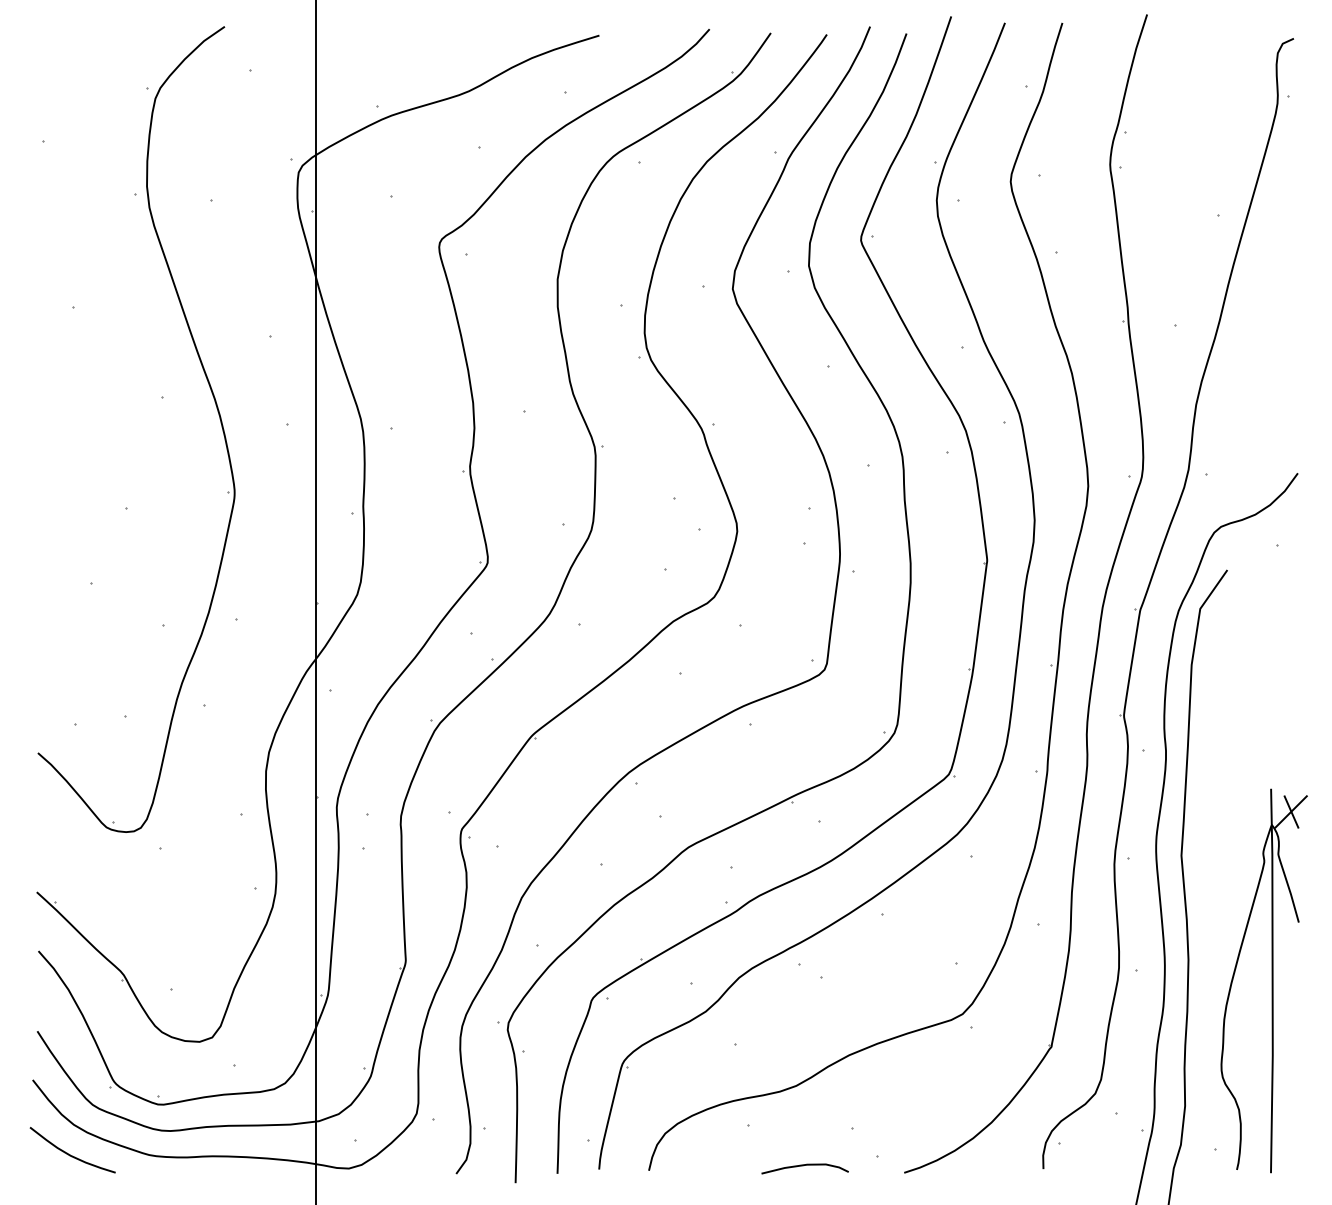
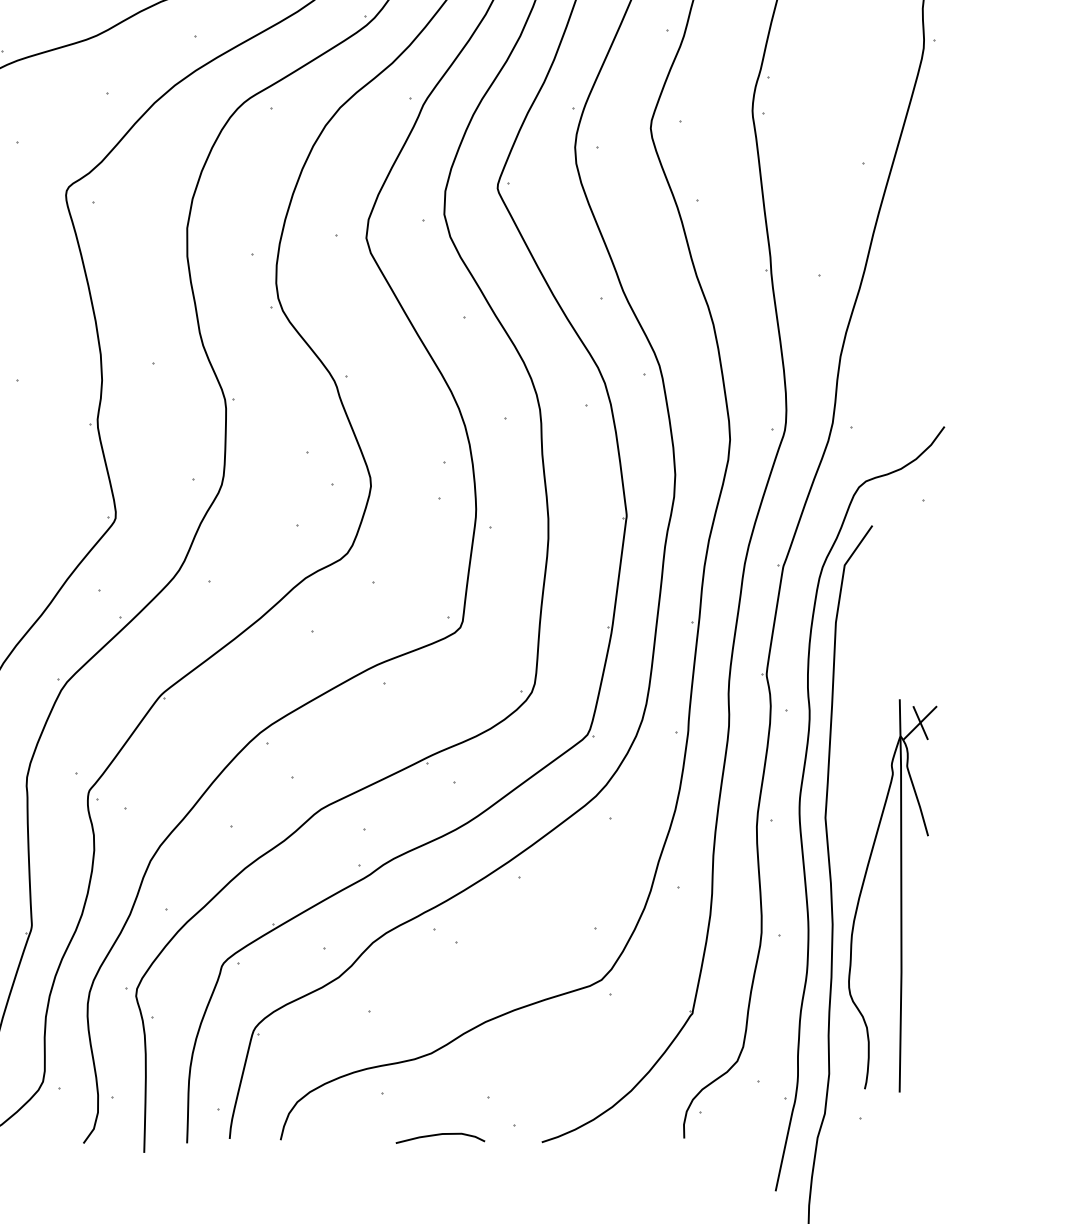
part: (1271, 980) -> (900, 895), moved

